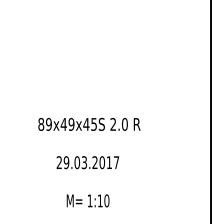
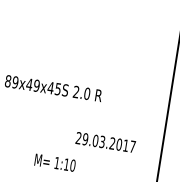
text: (87, 162) -> (105, 142), moved
text: (87, 200) -> (54, 162), moved

